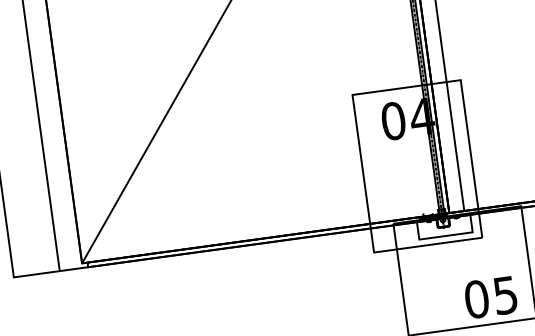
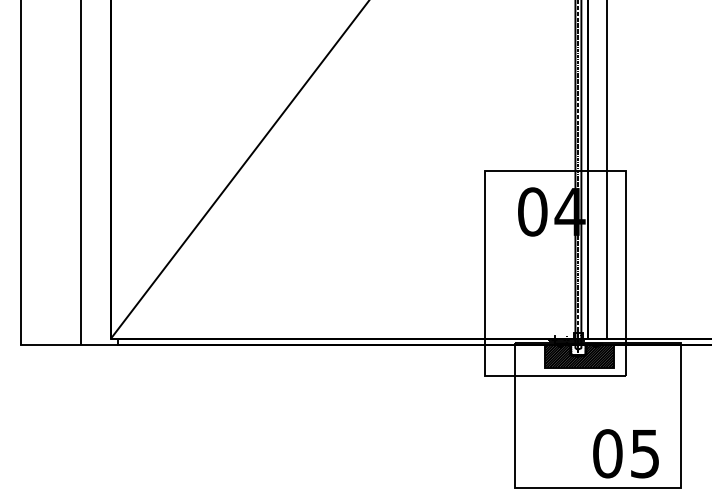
hatch: (444, 226) -> (579, 355), added

